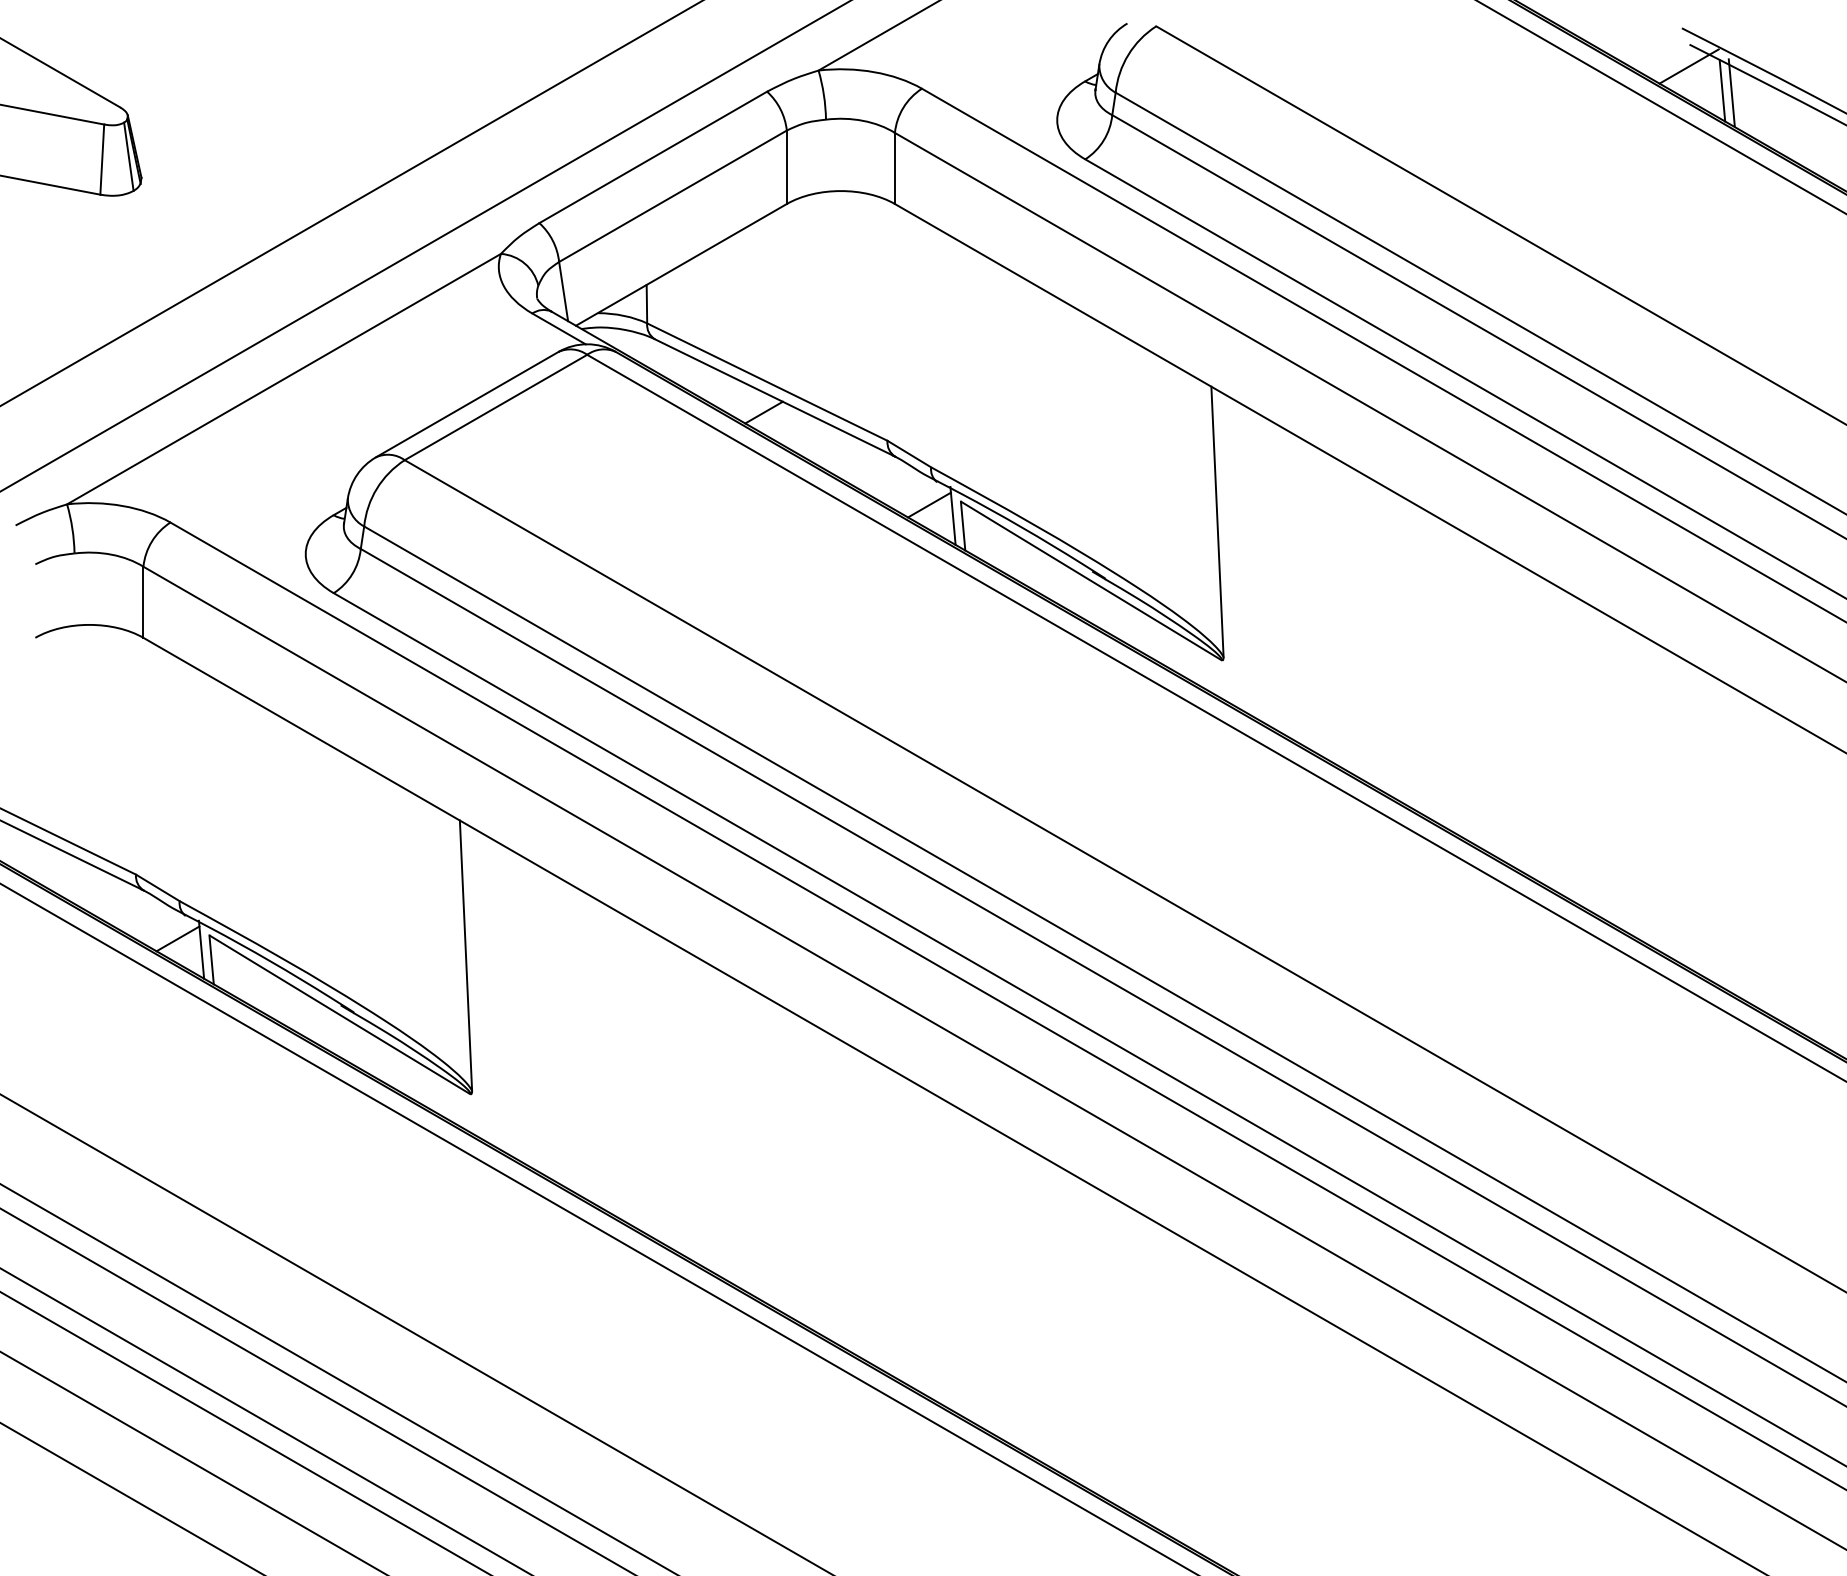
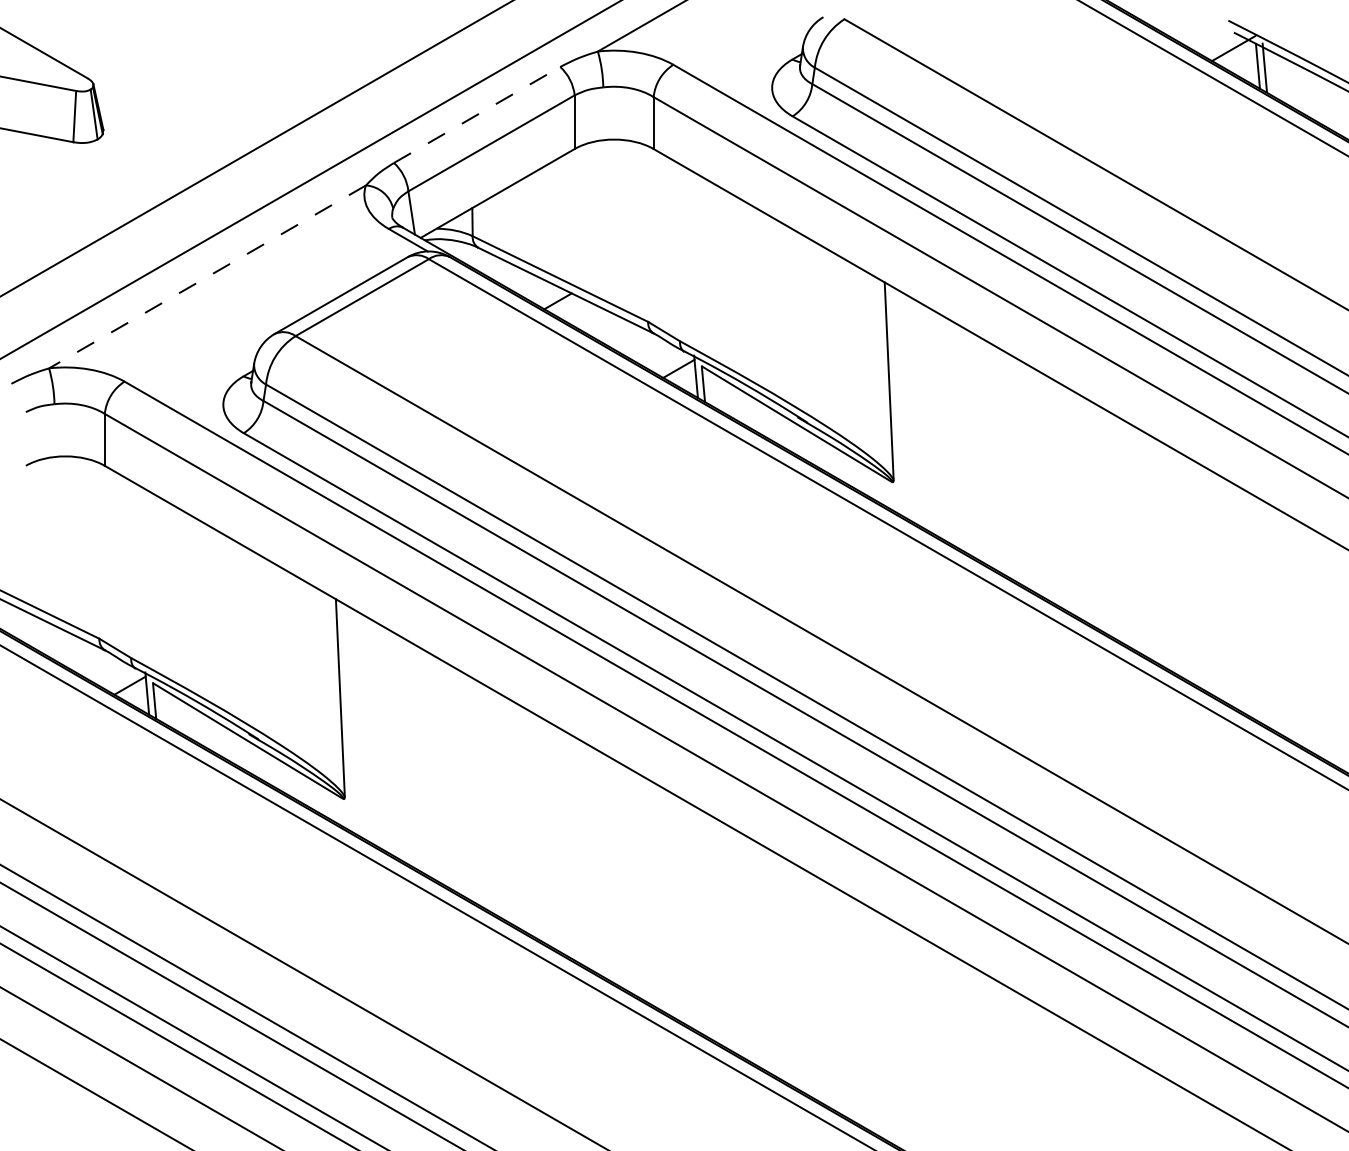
line: (653, 157) -> (477, 115), solid -> dashed
line: (283, 379) -> (207, 277), solid -> dashed

